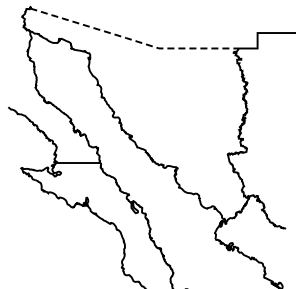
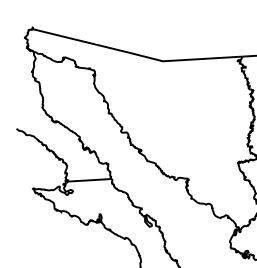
line: (133, 40) -> (137, 54), dashed -> solid

